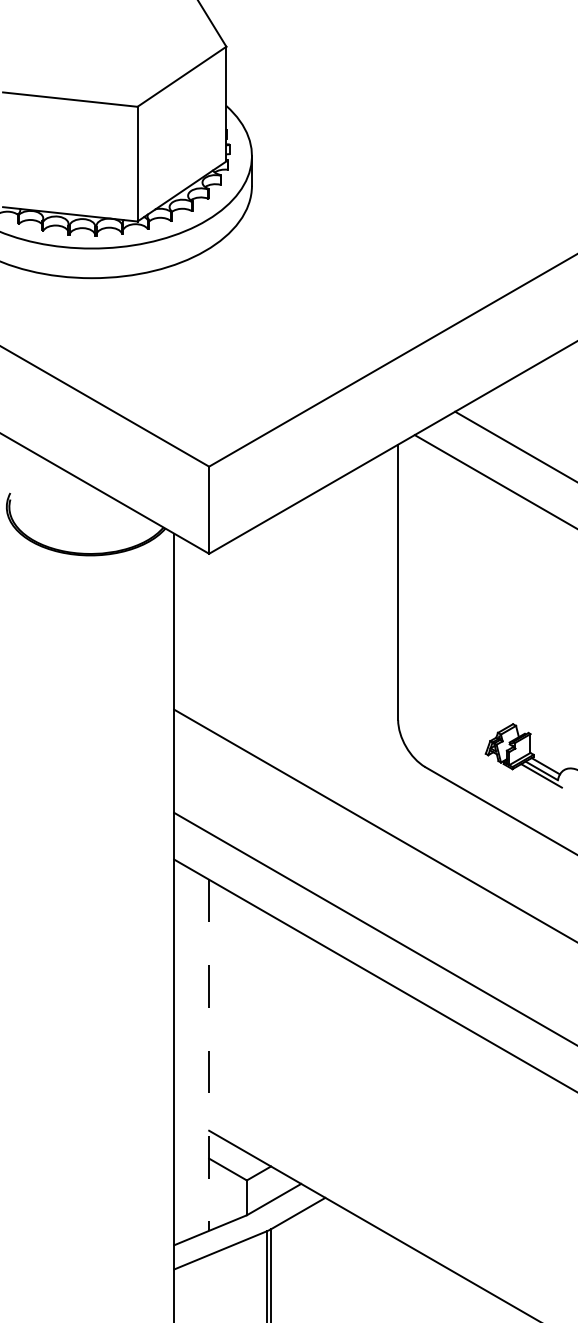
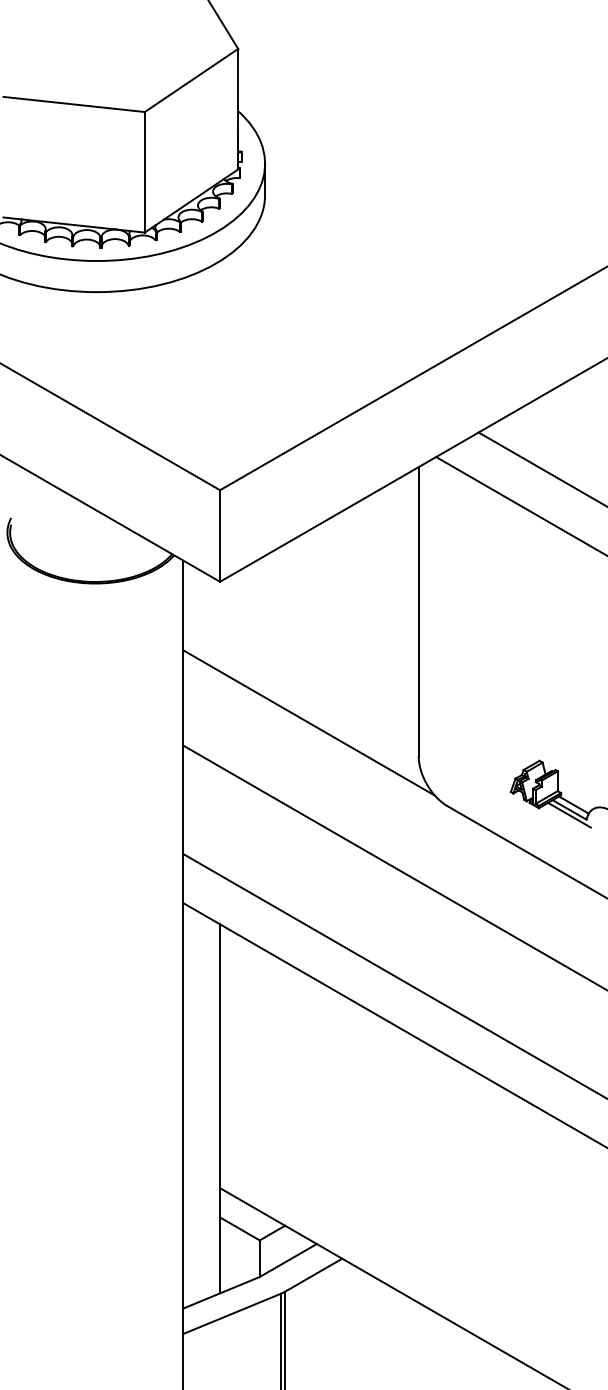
line: (293, 687) -> (308, 722), added
line: (209, 1055) -> (220, 1109), dashed -> solid

